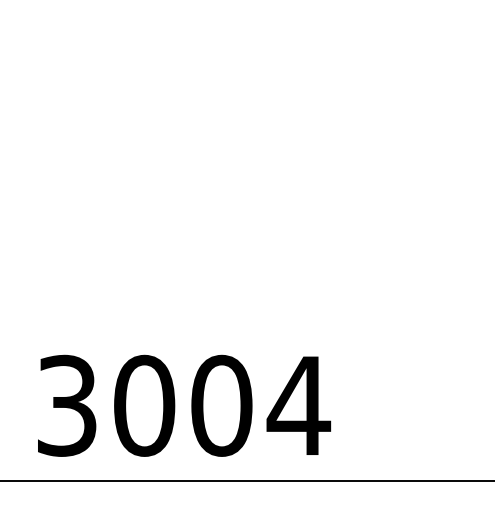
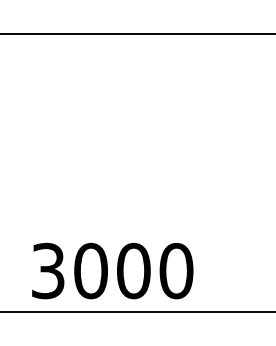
text: (299, 404) -> (176, 270), 3004 -> 3000

